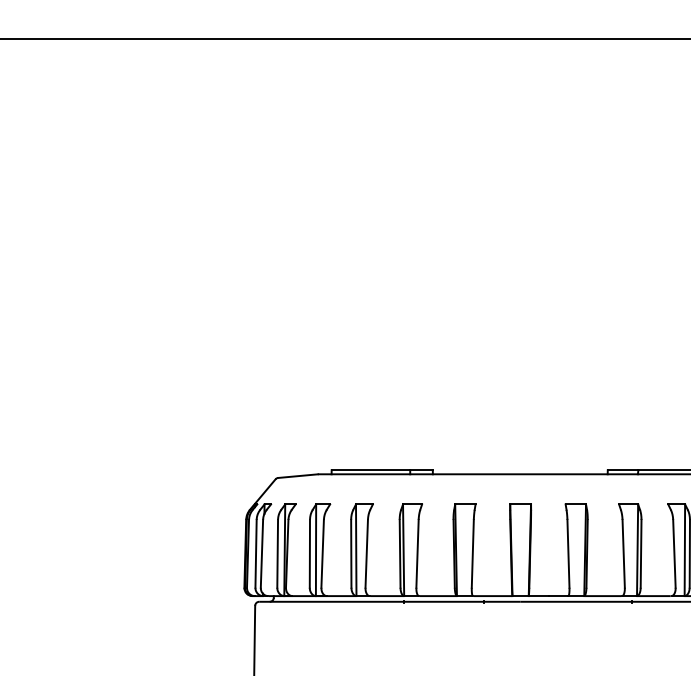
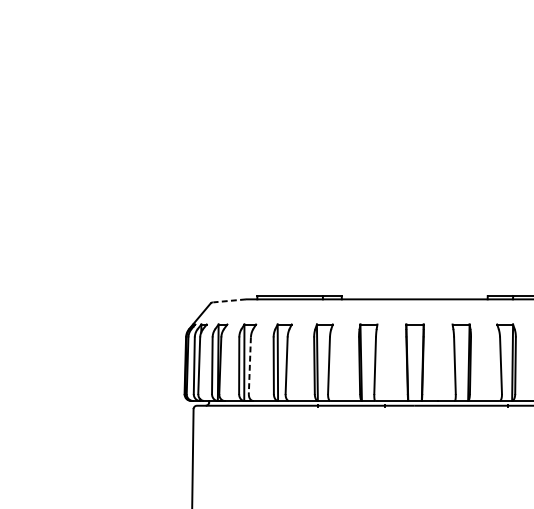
line: (298, 476) -> (229, 301), solid -> dashed
line: (322, 553) -> (249, 365), solid -> dashed

